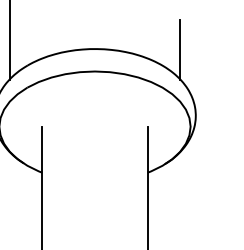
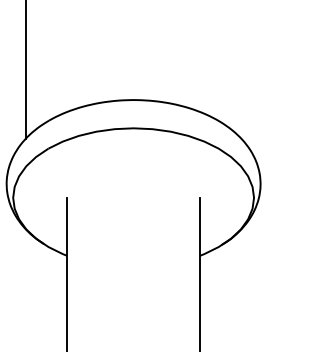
line: (179, 49) -> (240, 100), removed

